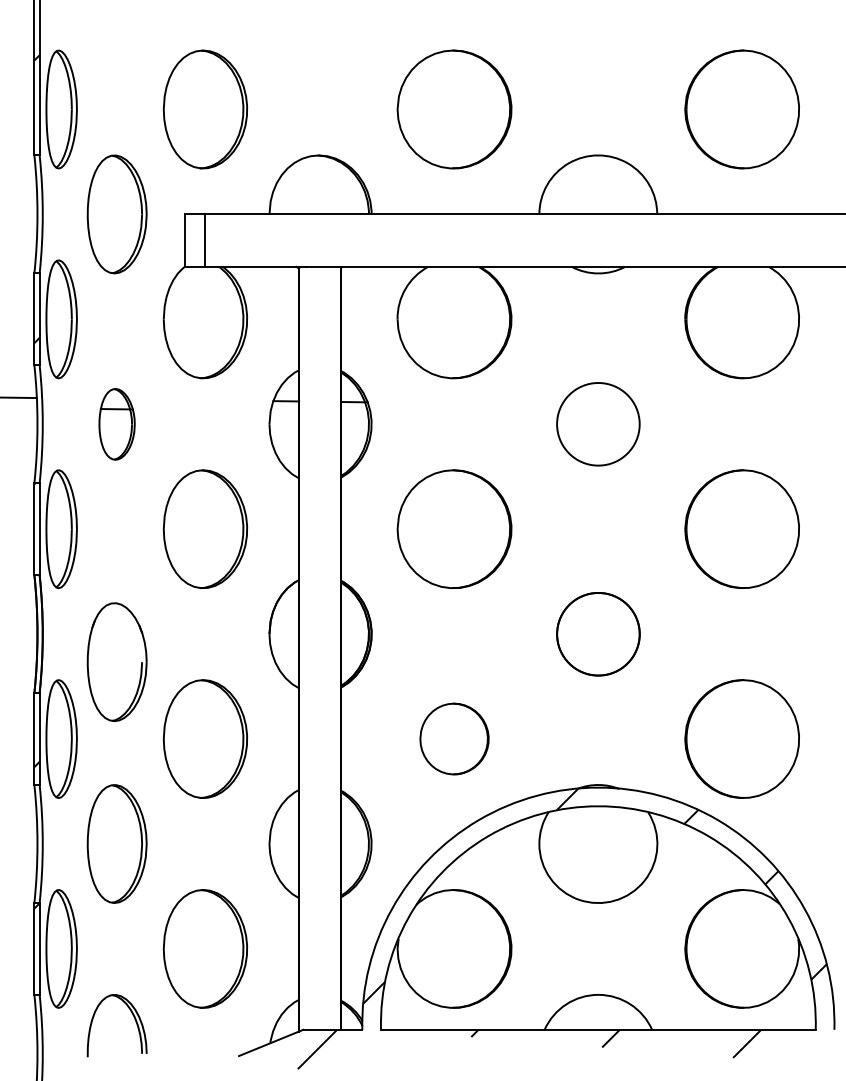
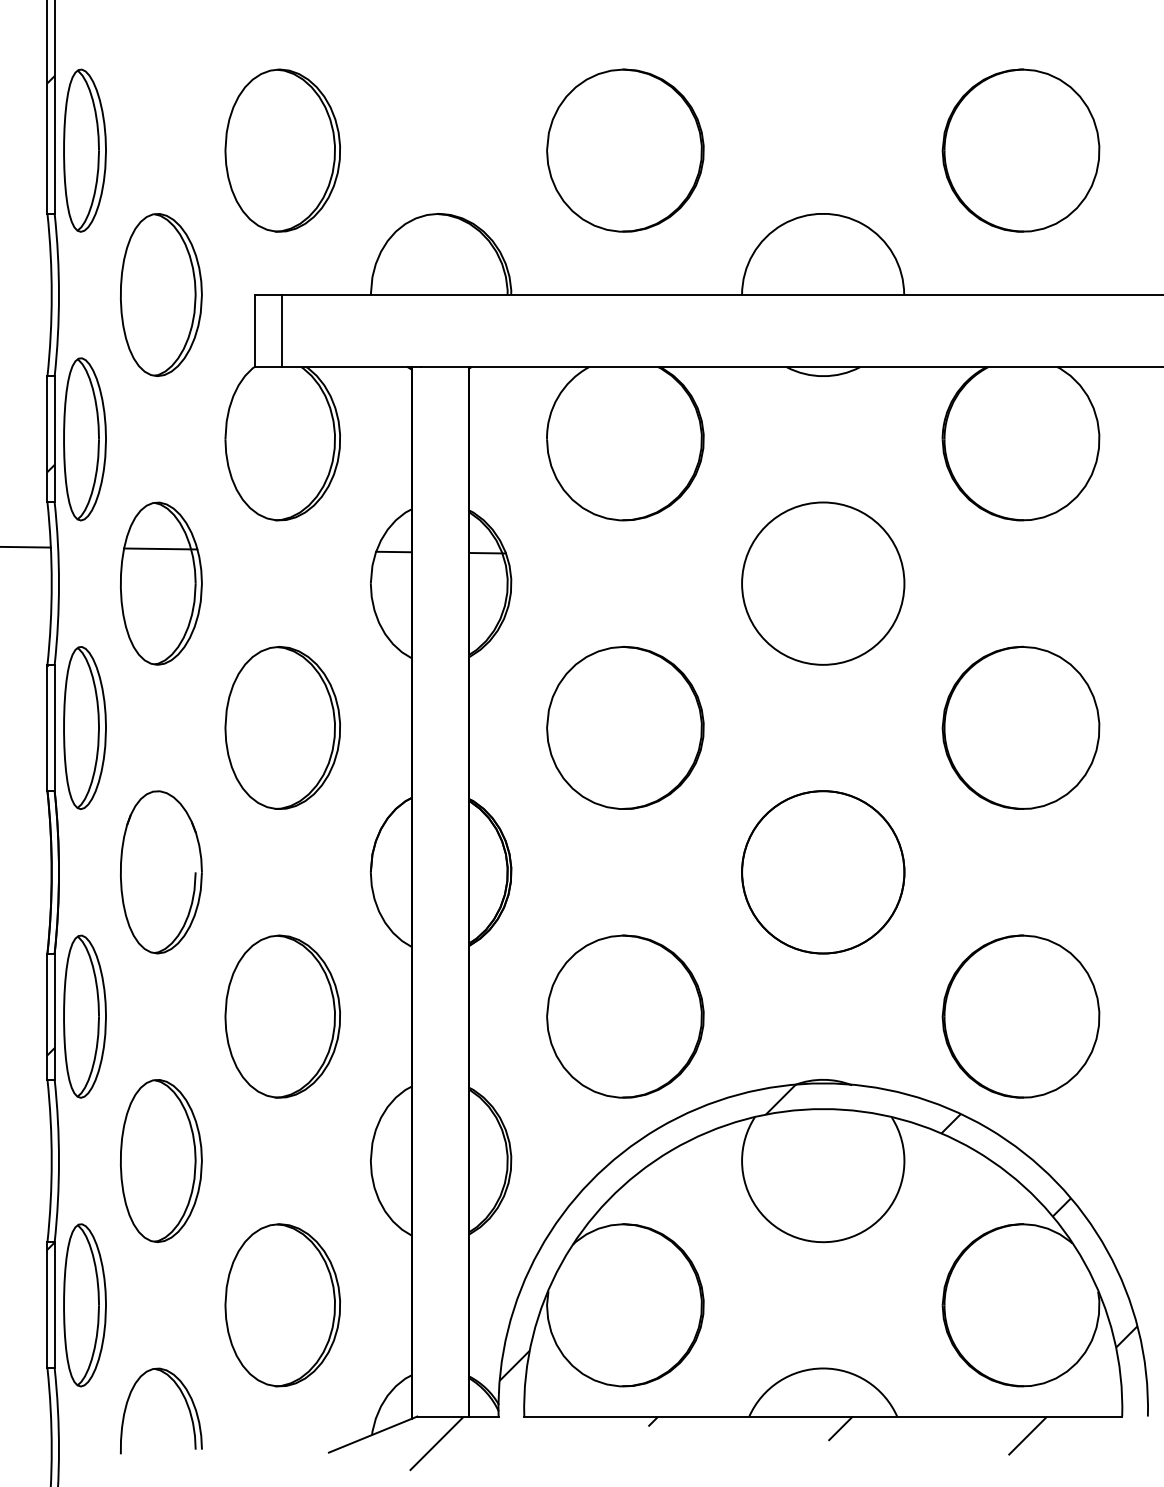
part: (116, 424) -> (160, 583), size x1.67
circle: (598, 424) -> (823, 583), size x1.43
circle: (598, 634) -> (823, 872), size x1.43
part: (116, 662) -> (160, 872), moved
part: (454, 738) -> (625, 1015), size x1.67

